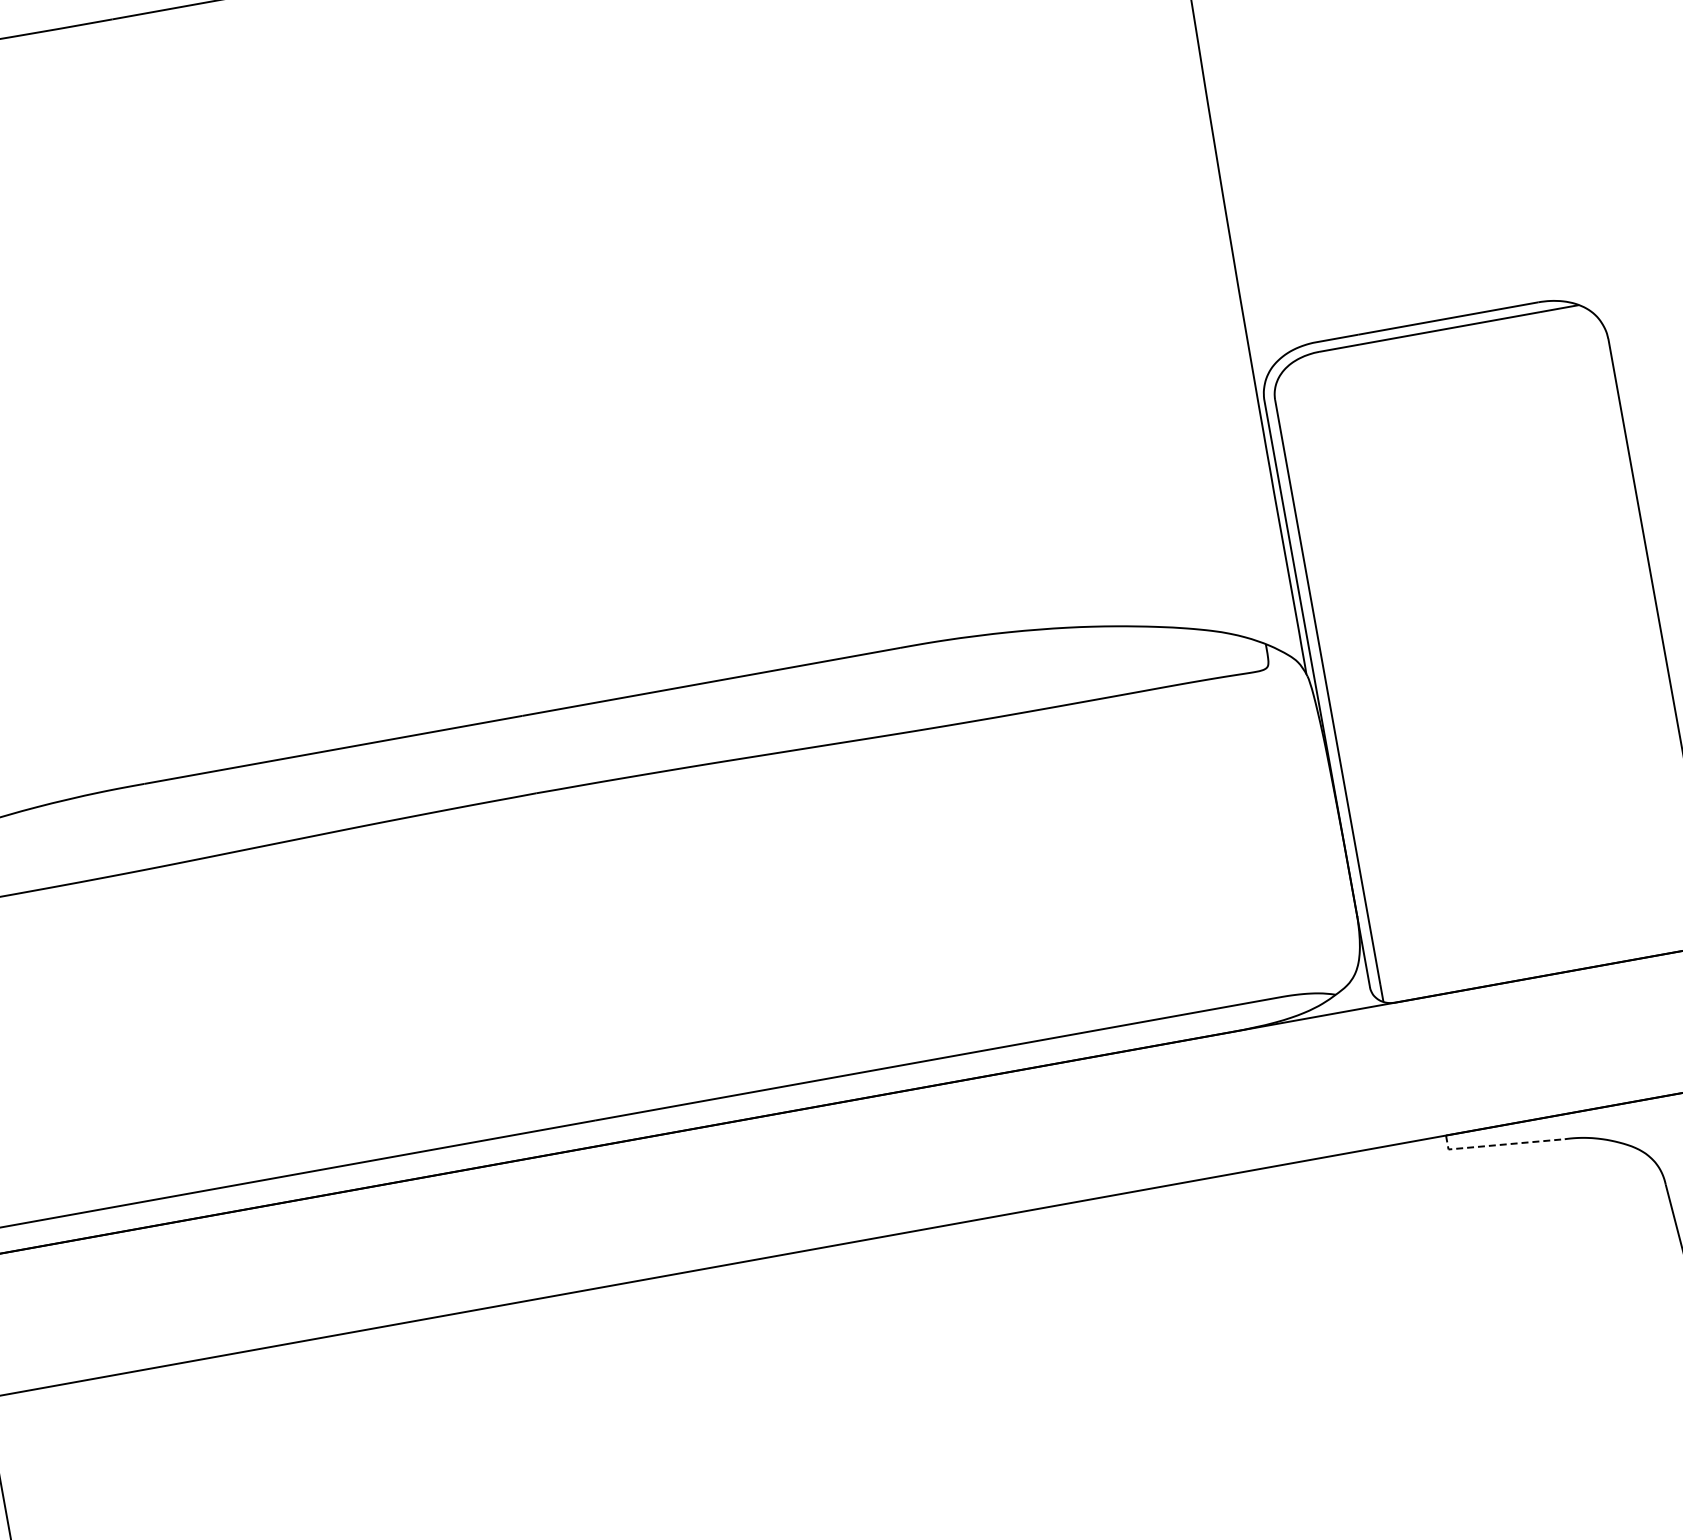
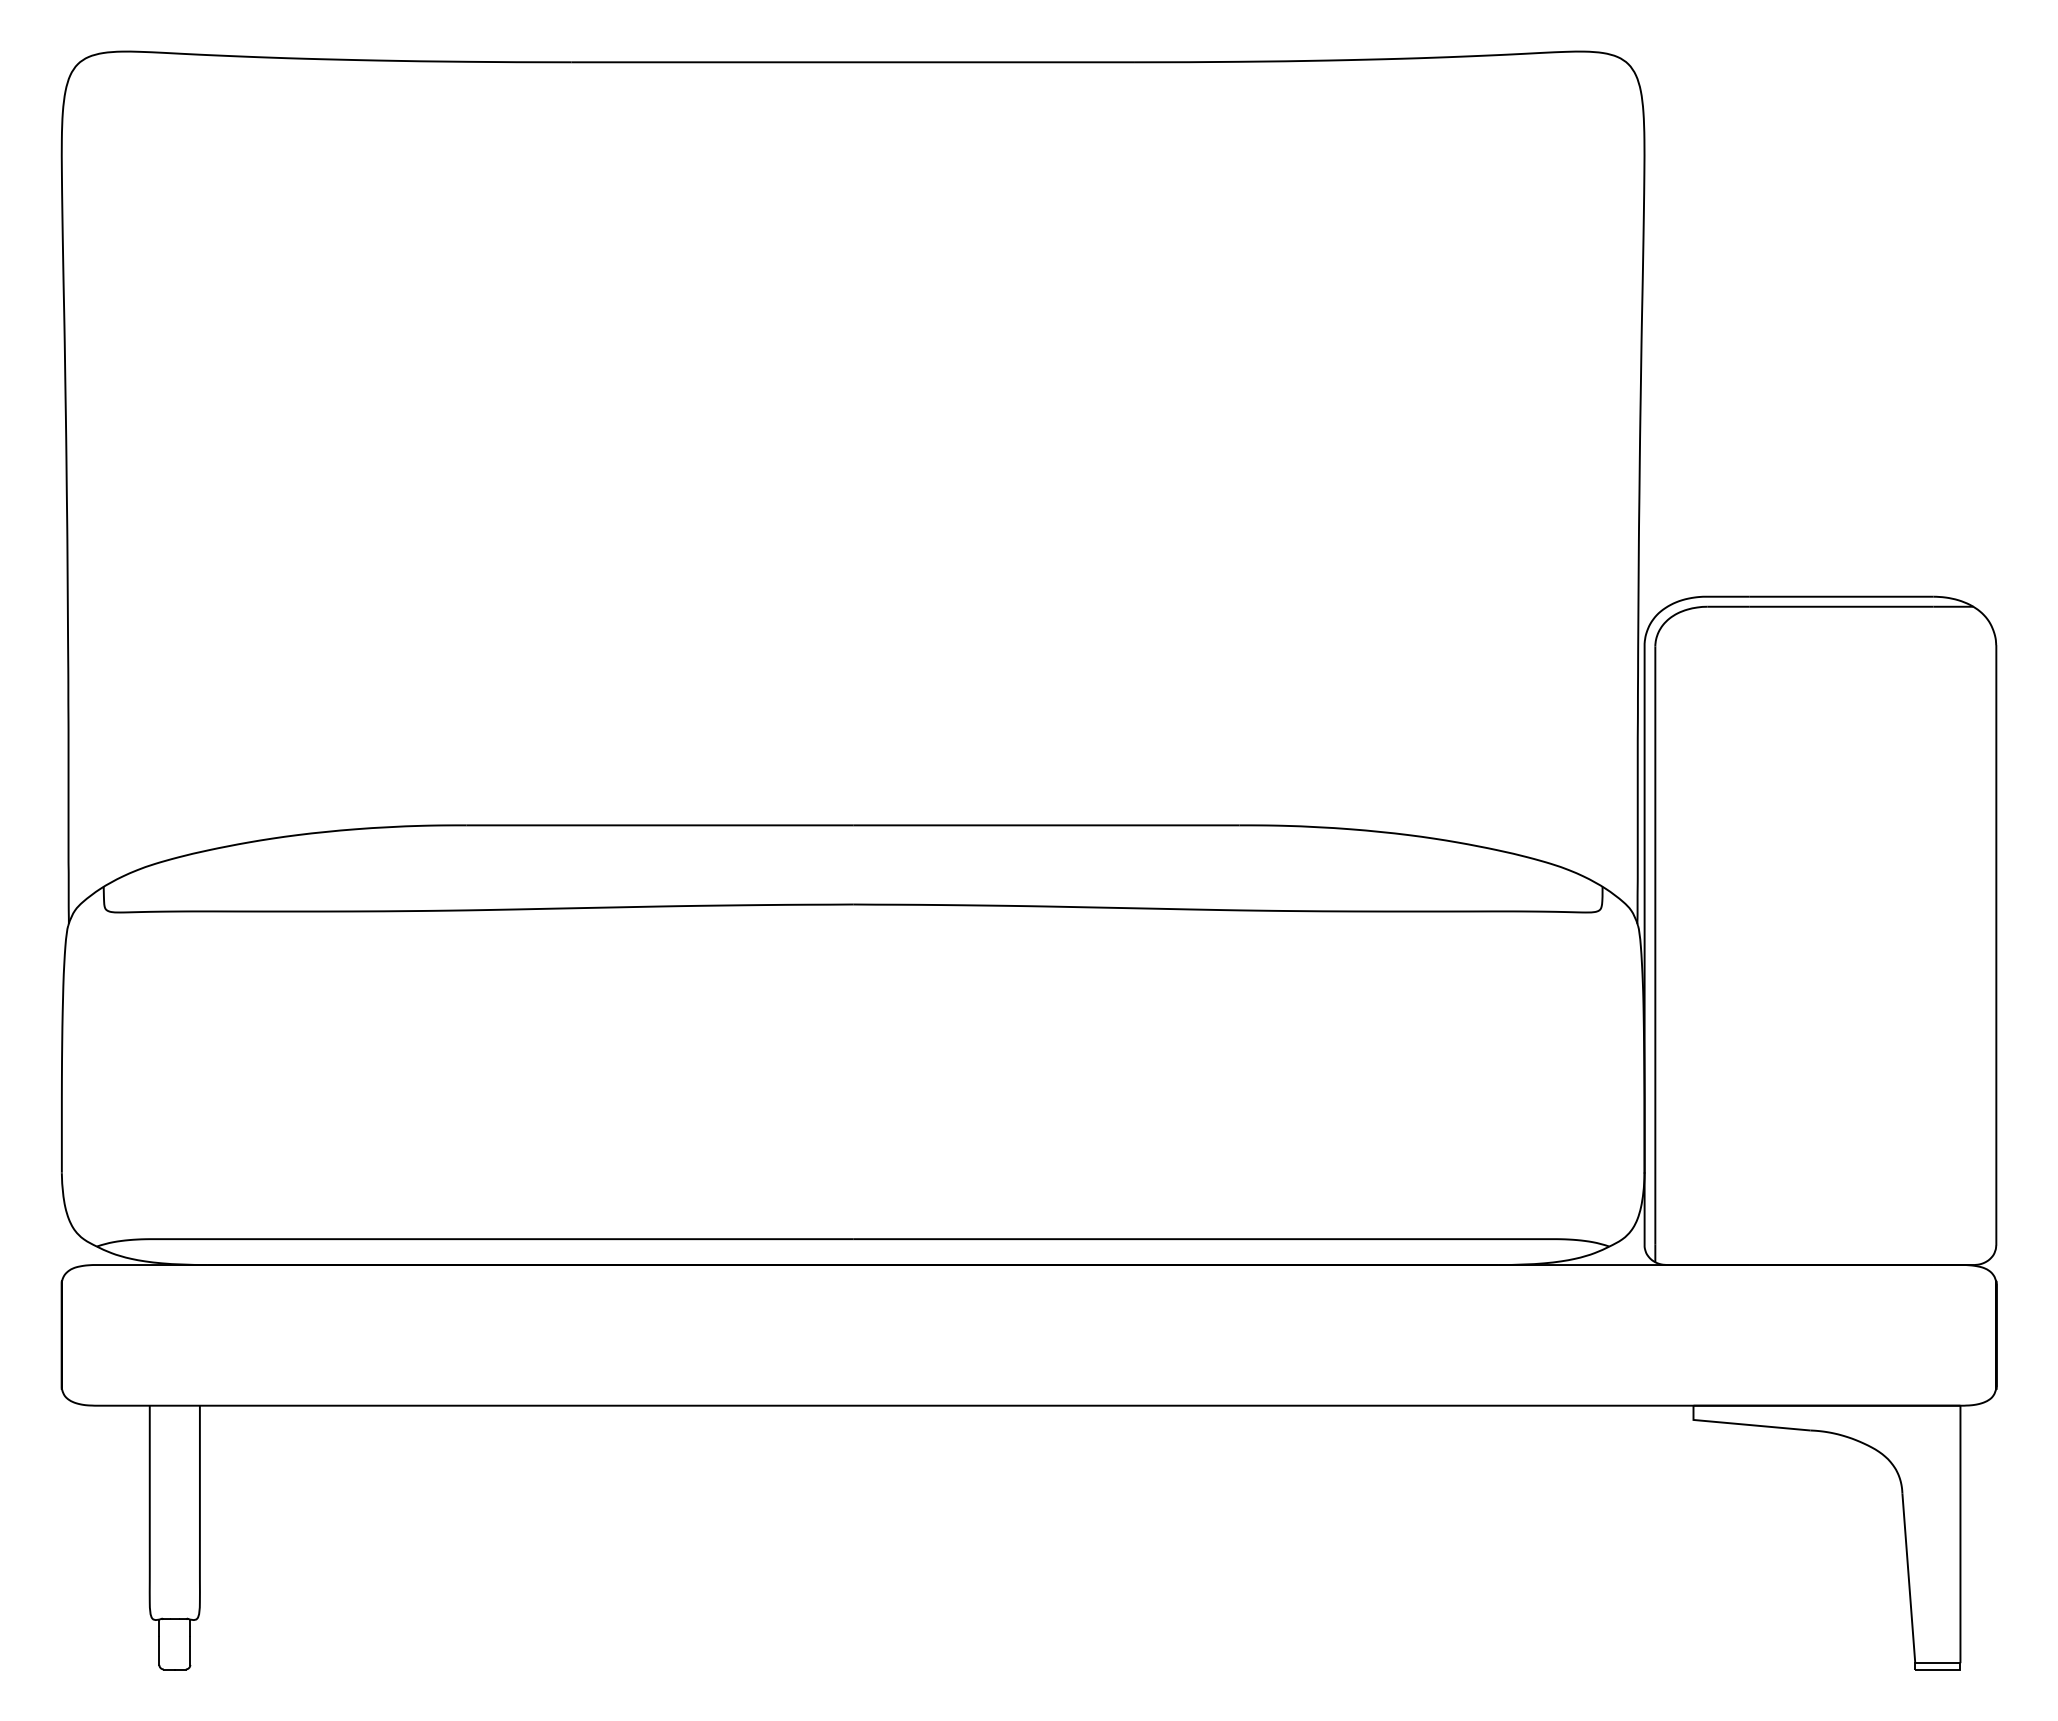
line: (1499, 1144) -> (1744, 1424), dashed -> solid

